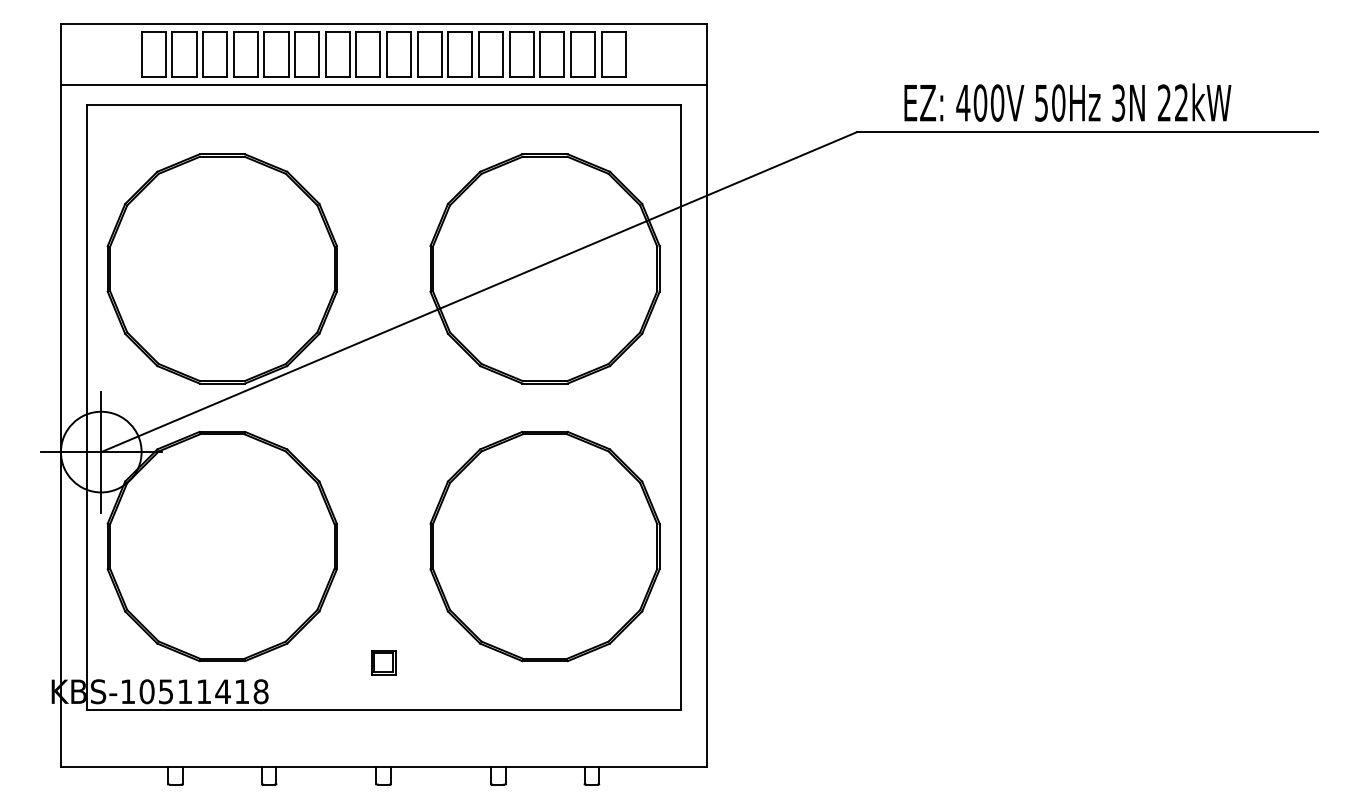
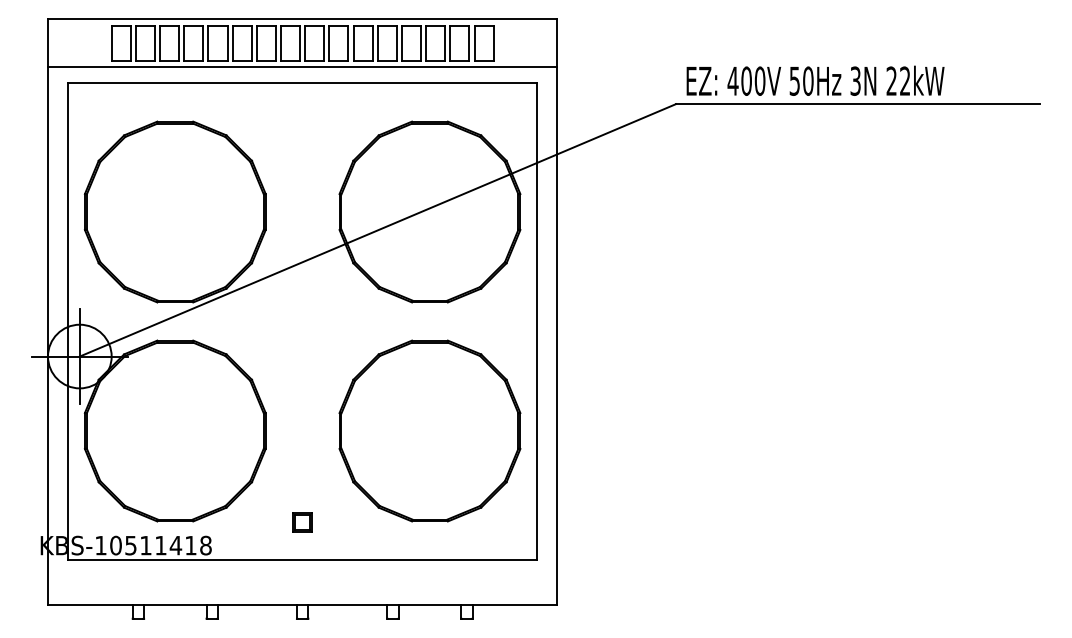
text: (1067, 102) -> (815, 80), moved

